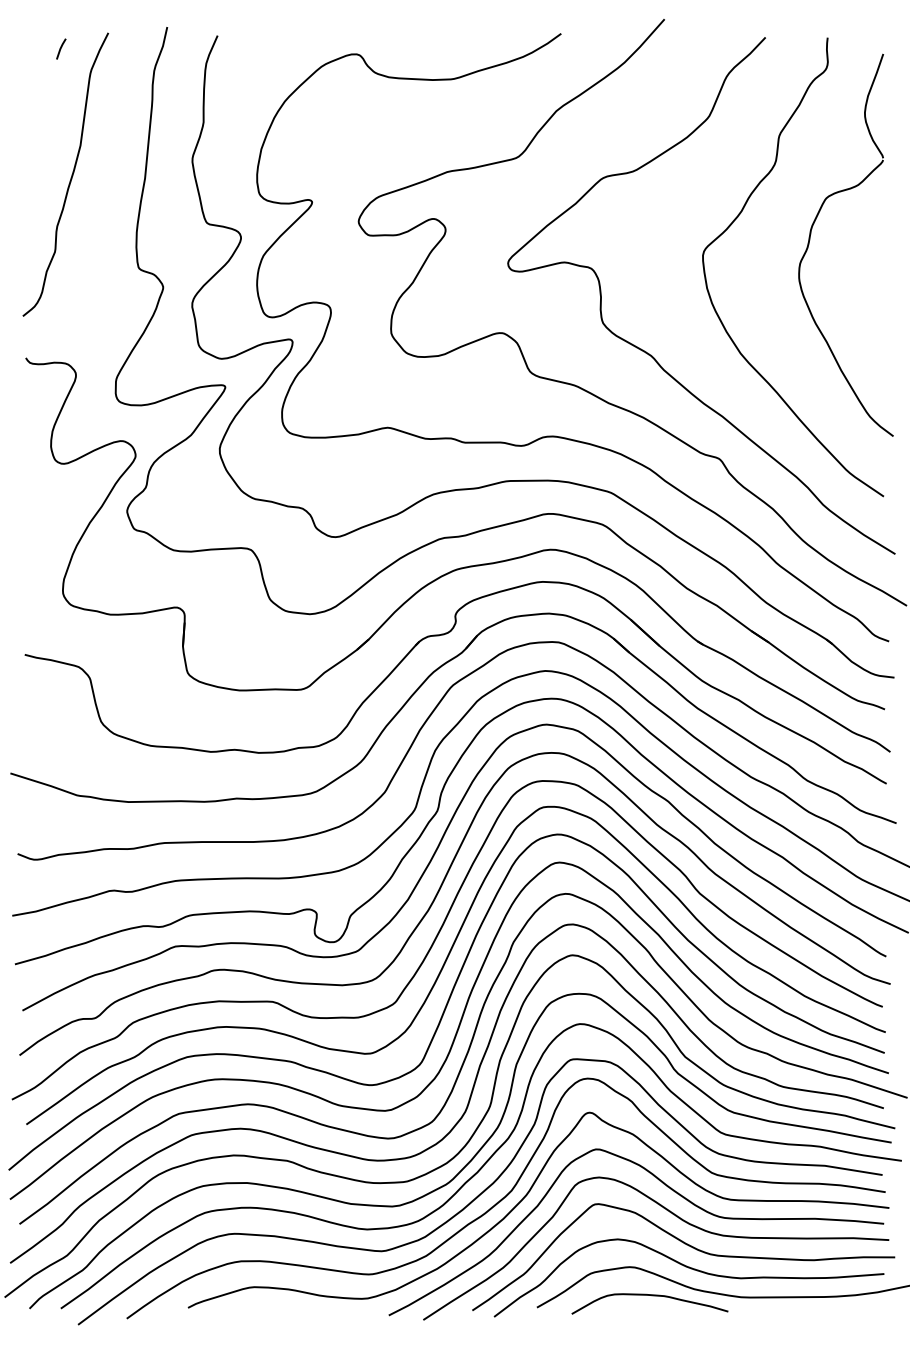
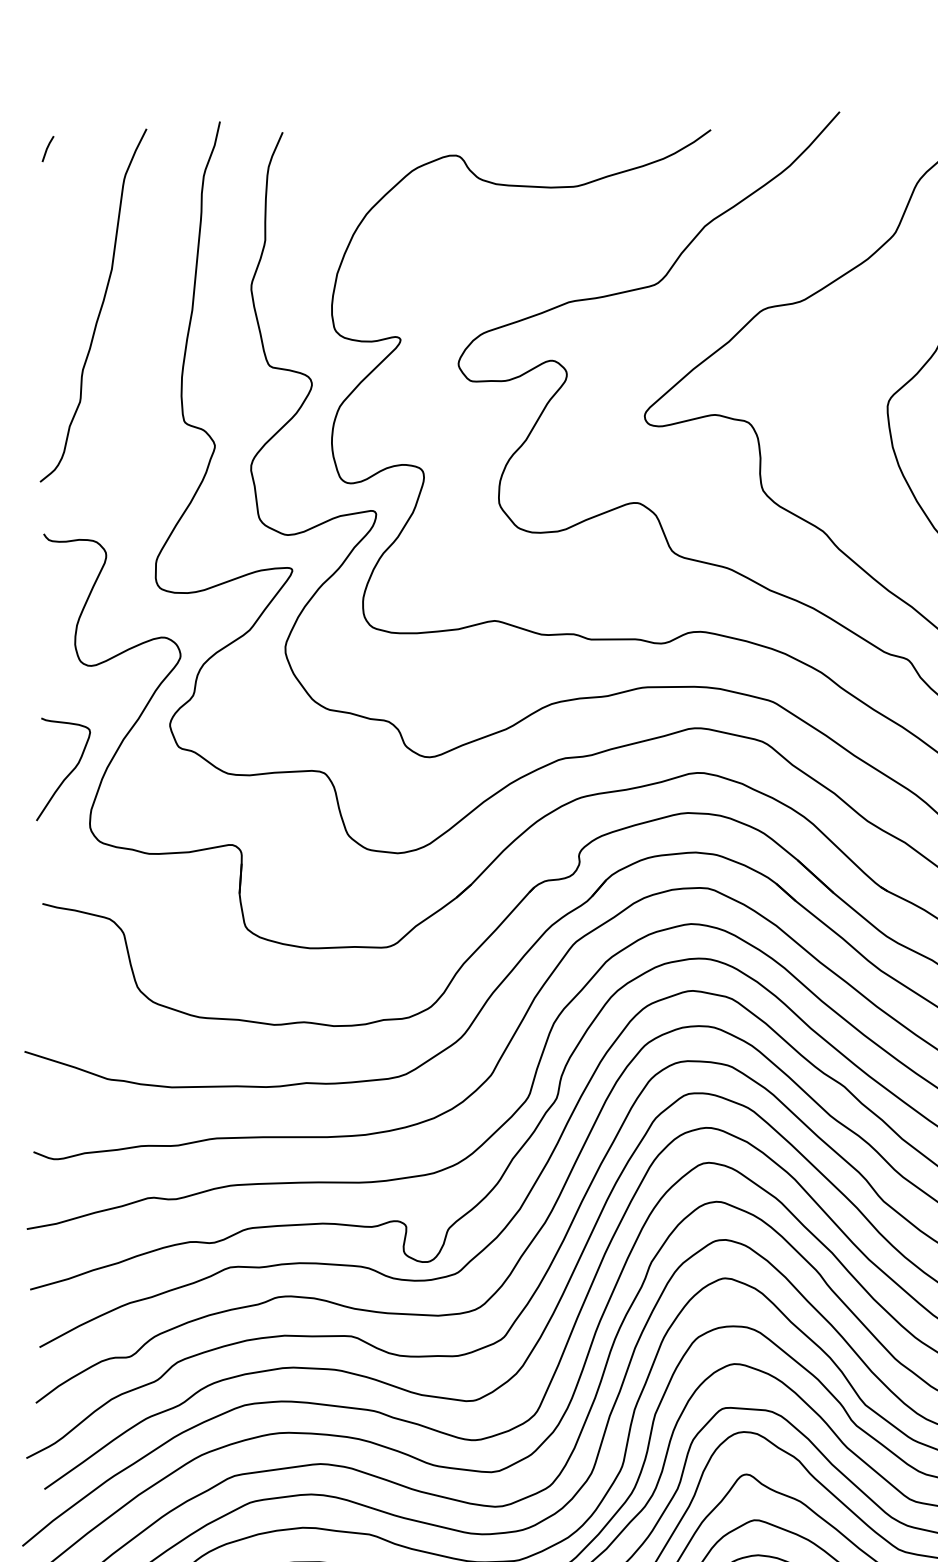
line: (61, 48) -> (48, 148), moved
curve: (45, 550) -> (68, 773), added

